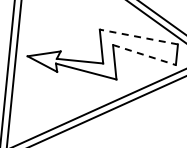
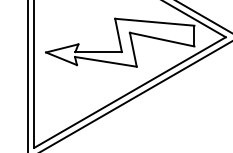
line: (138, 37) -> (154, 22), dashed -> solid
line: (144, 54) -> (162, 39), dashed -> solid

